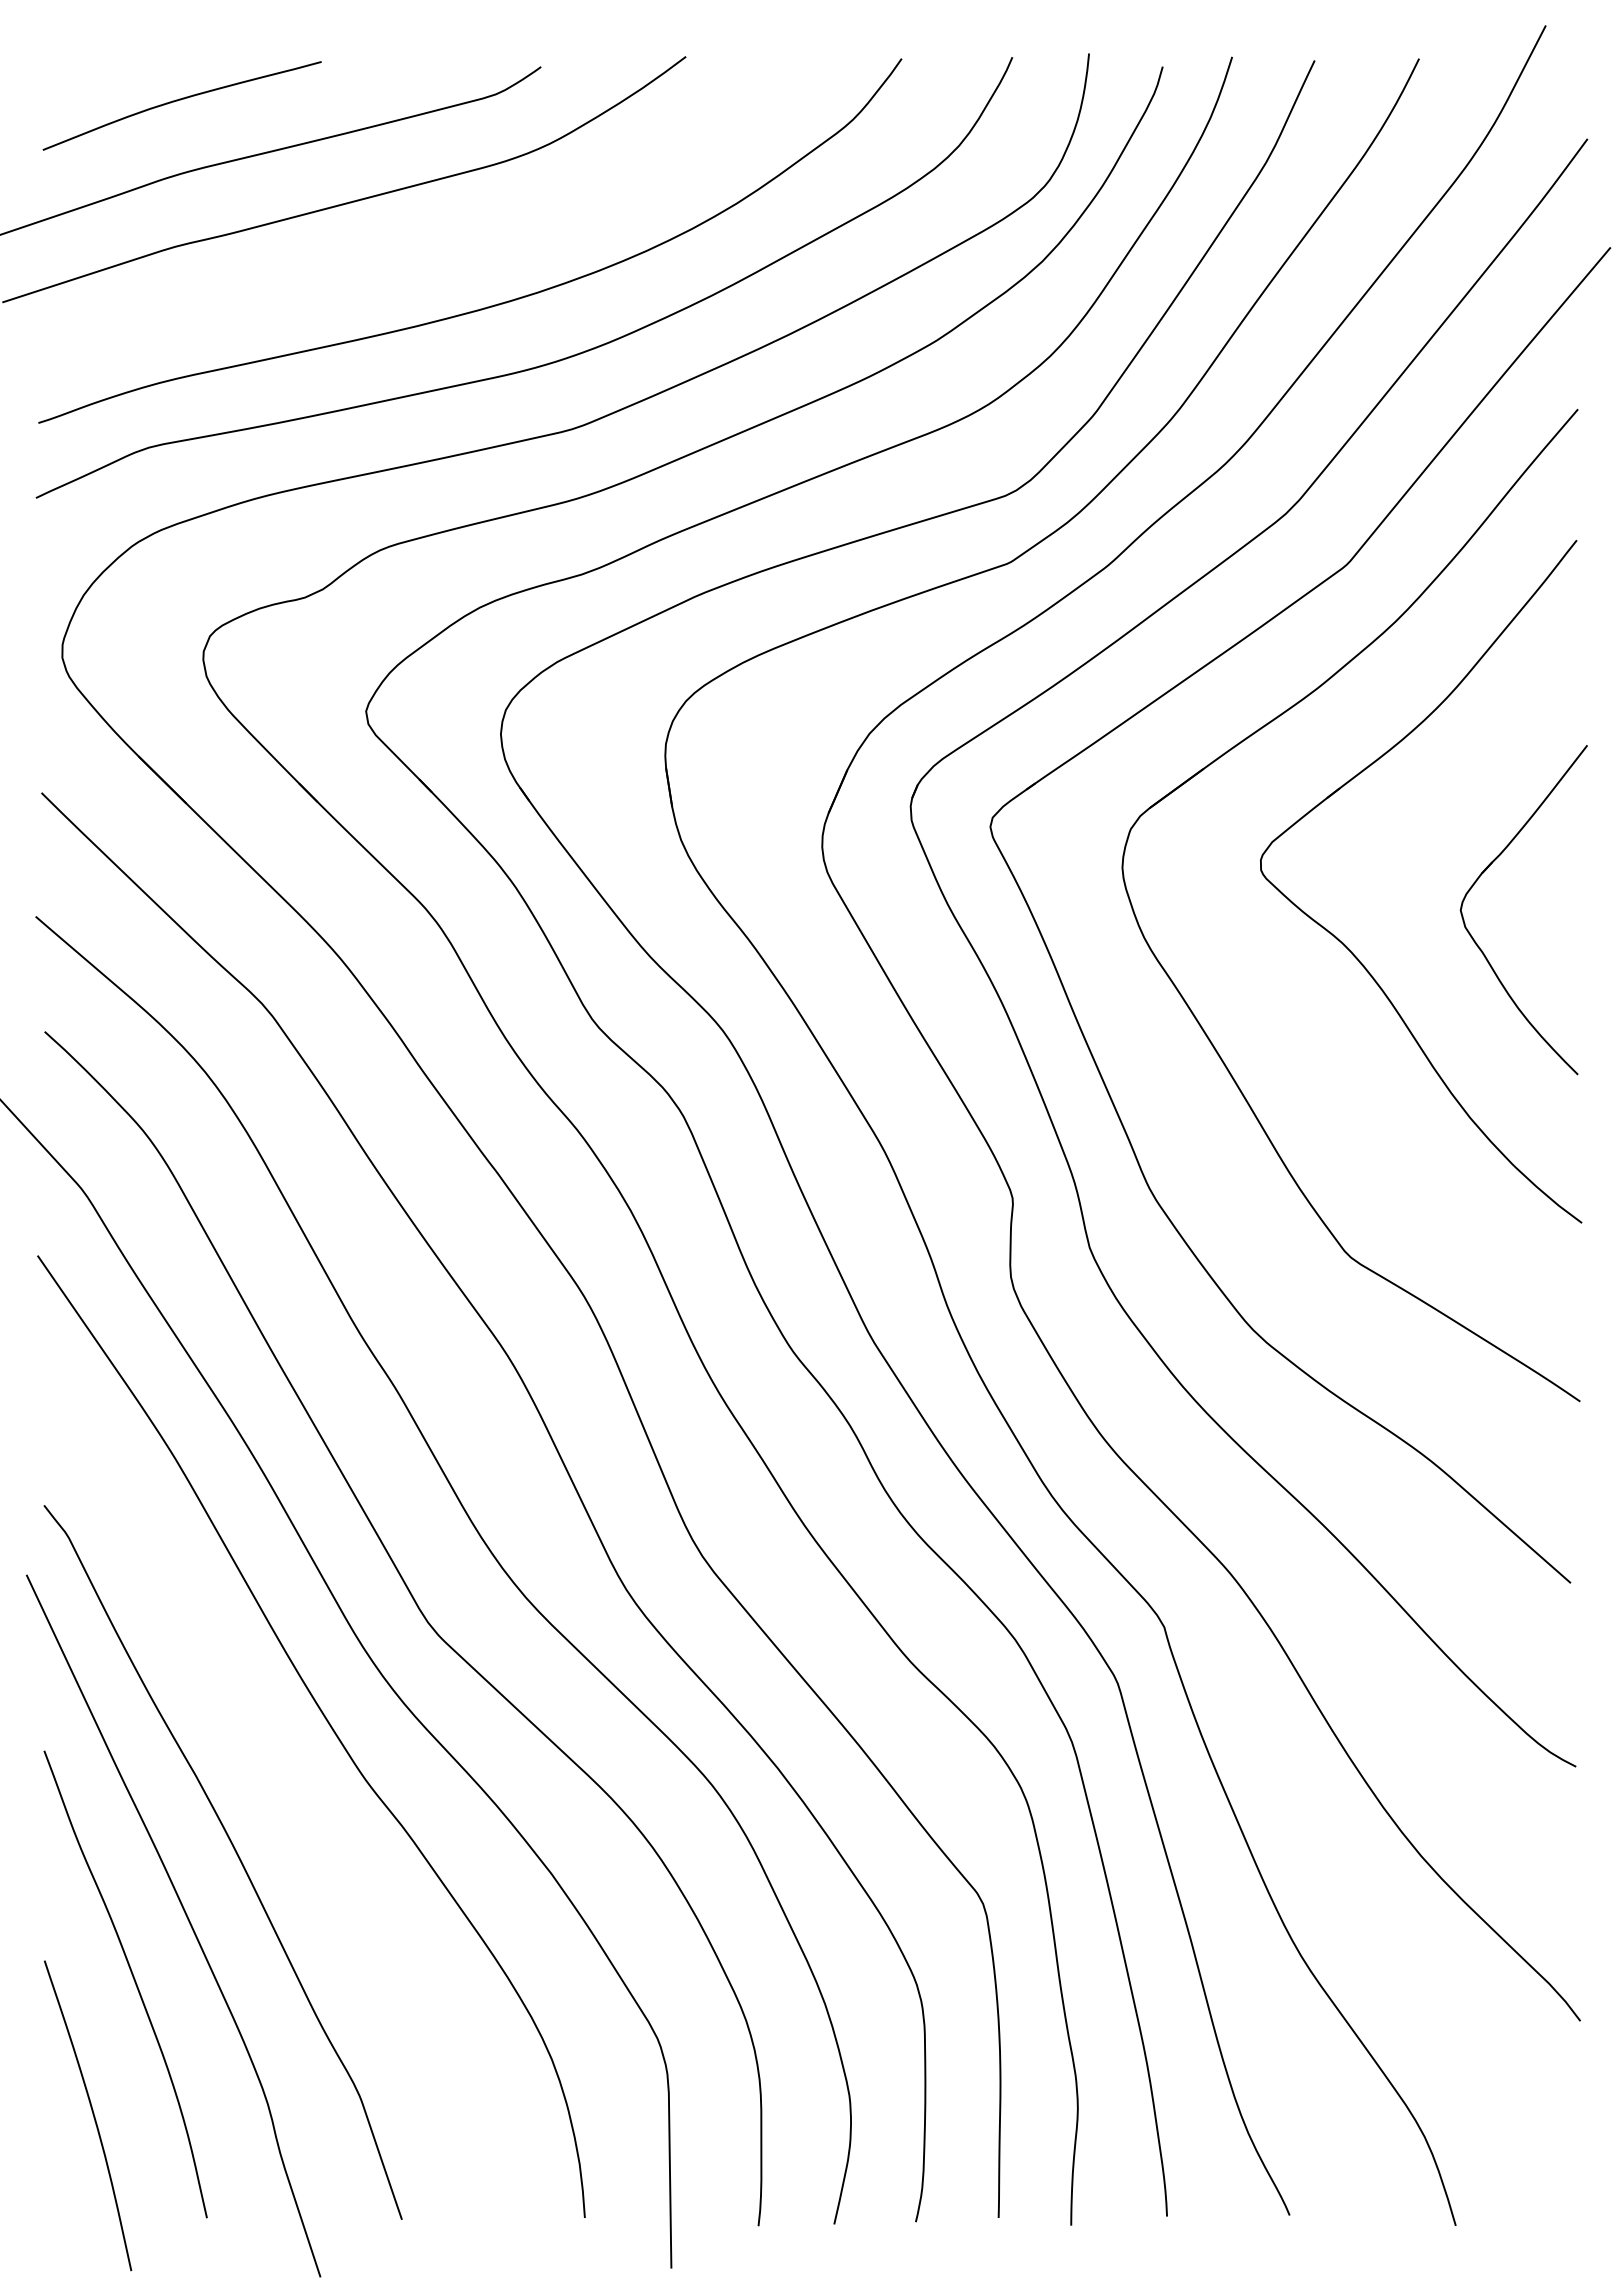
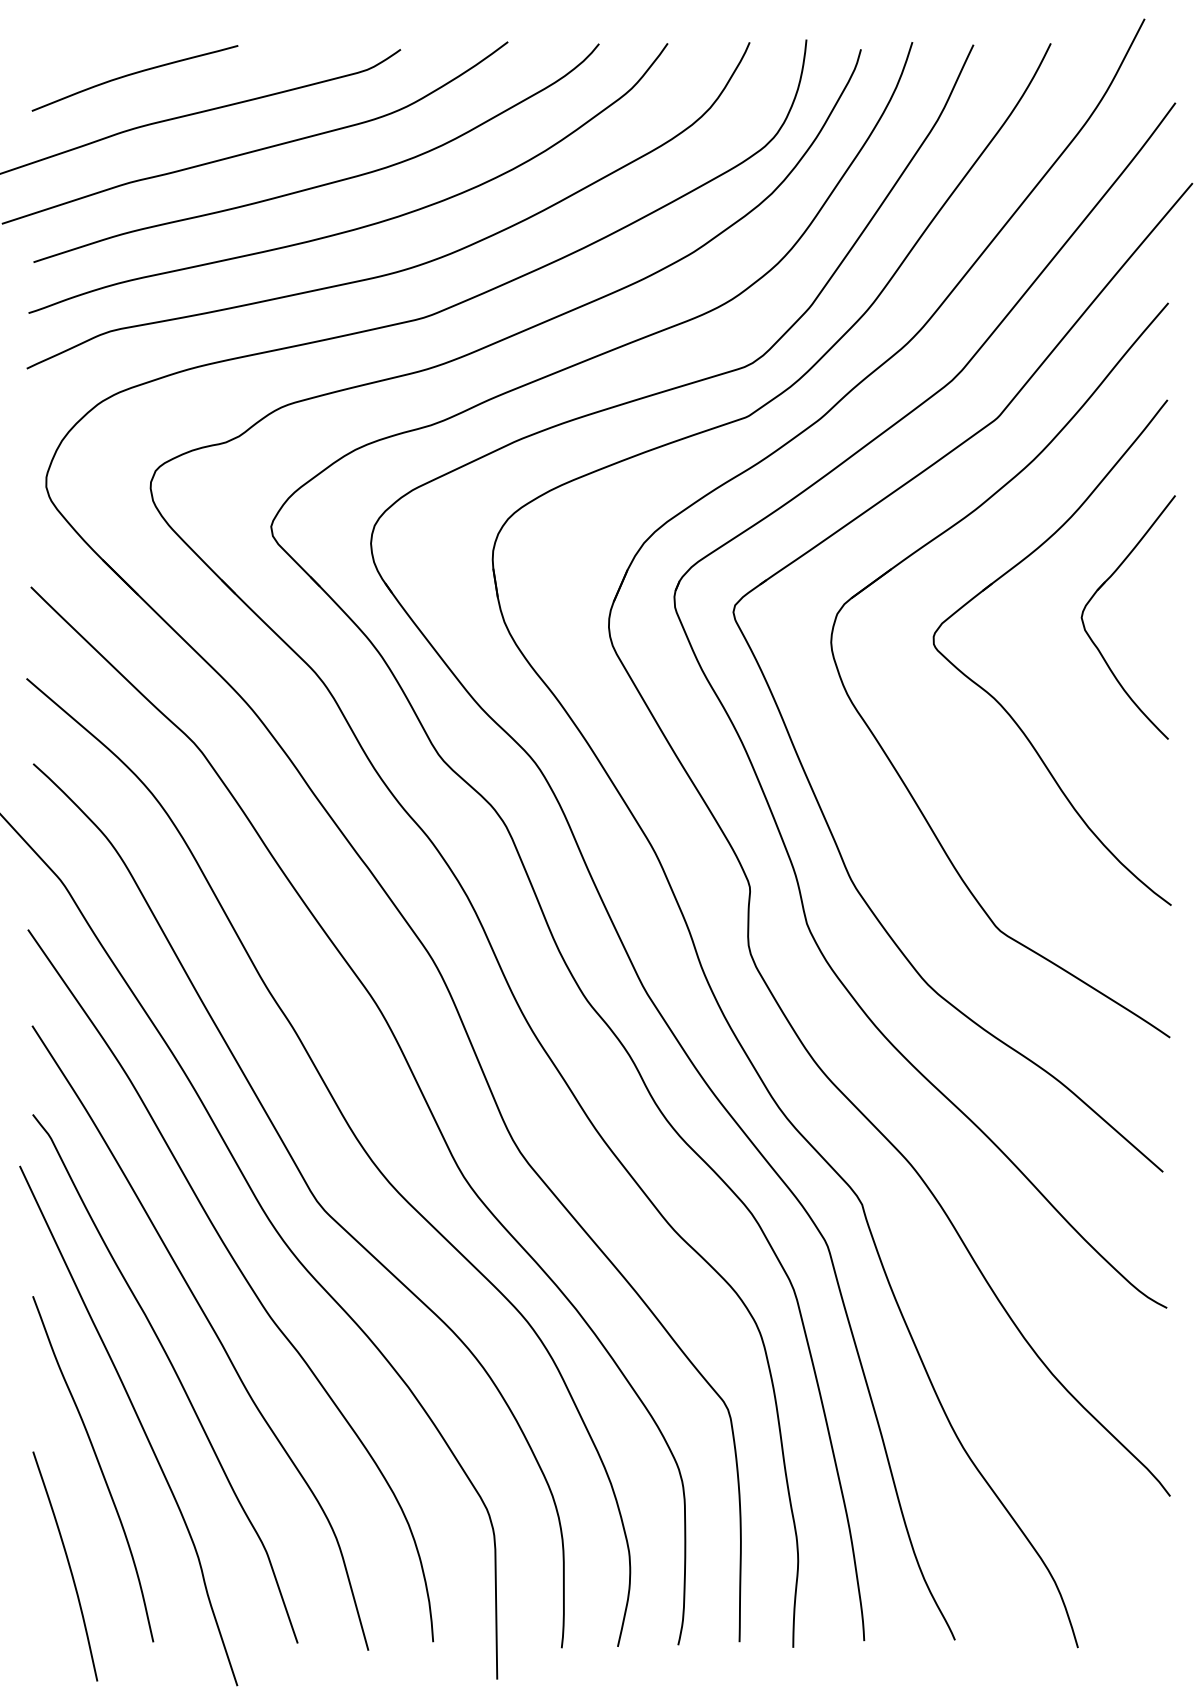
curve: (441, 247) -> (327, 183), added
part: (1479, 878) -> (1095, 594), moved
curve: (286, 1795) -> (212, 1329), added

